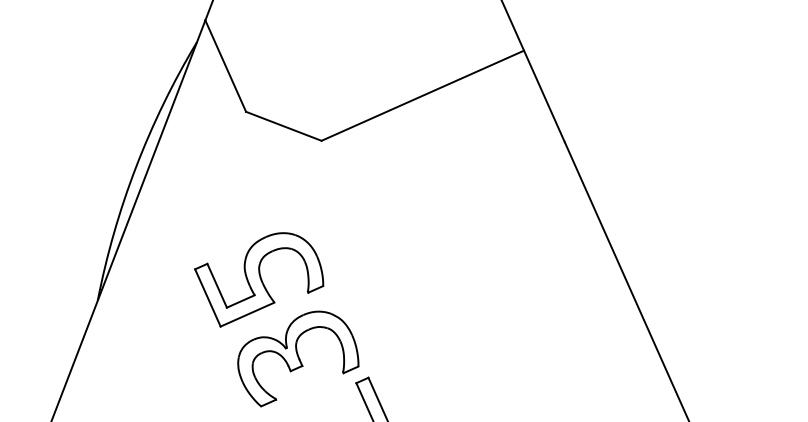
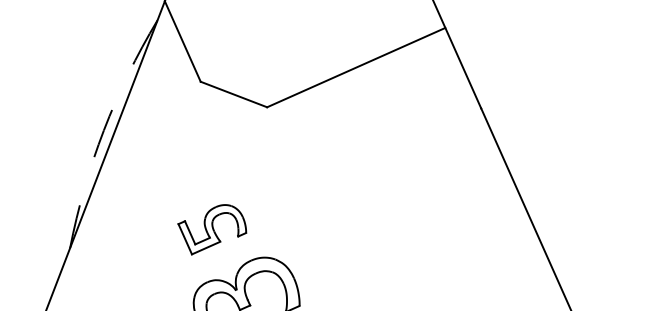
arc: (136, 167) -> (104, 130), solid -> dashed
part: (259, 279) -> (212, 229), size x0.6

